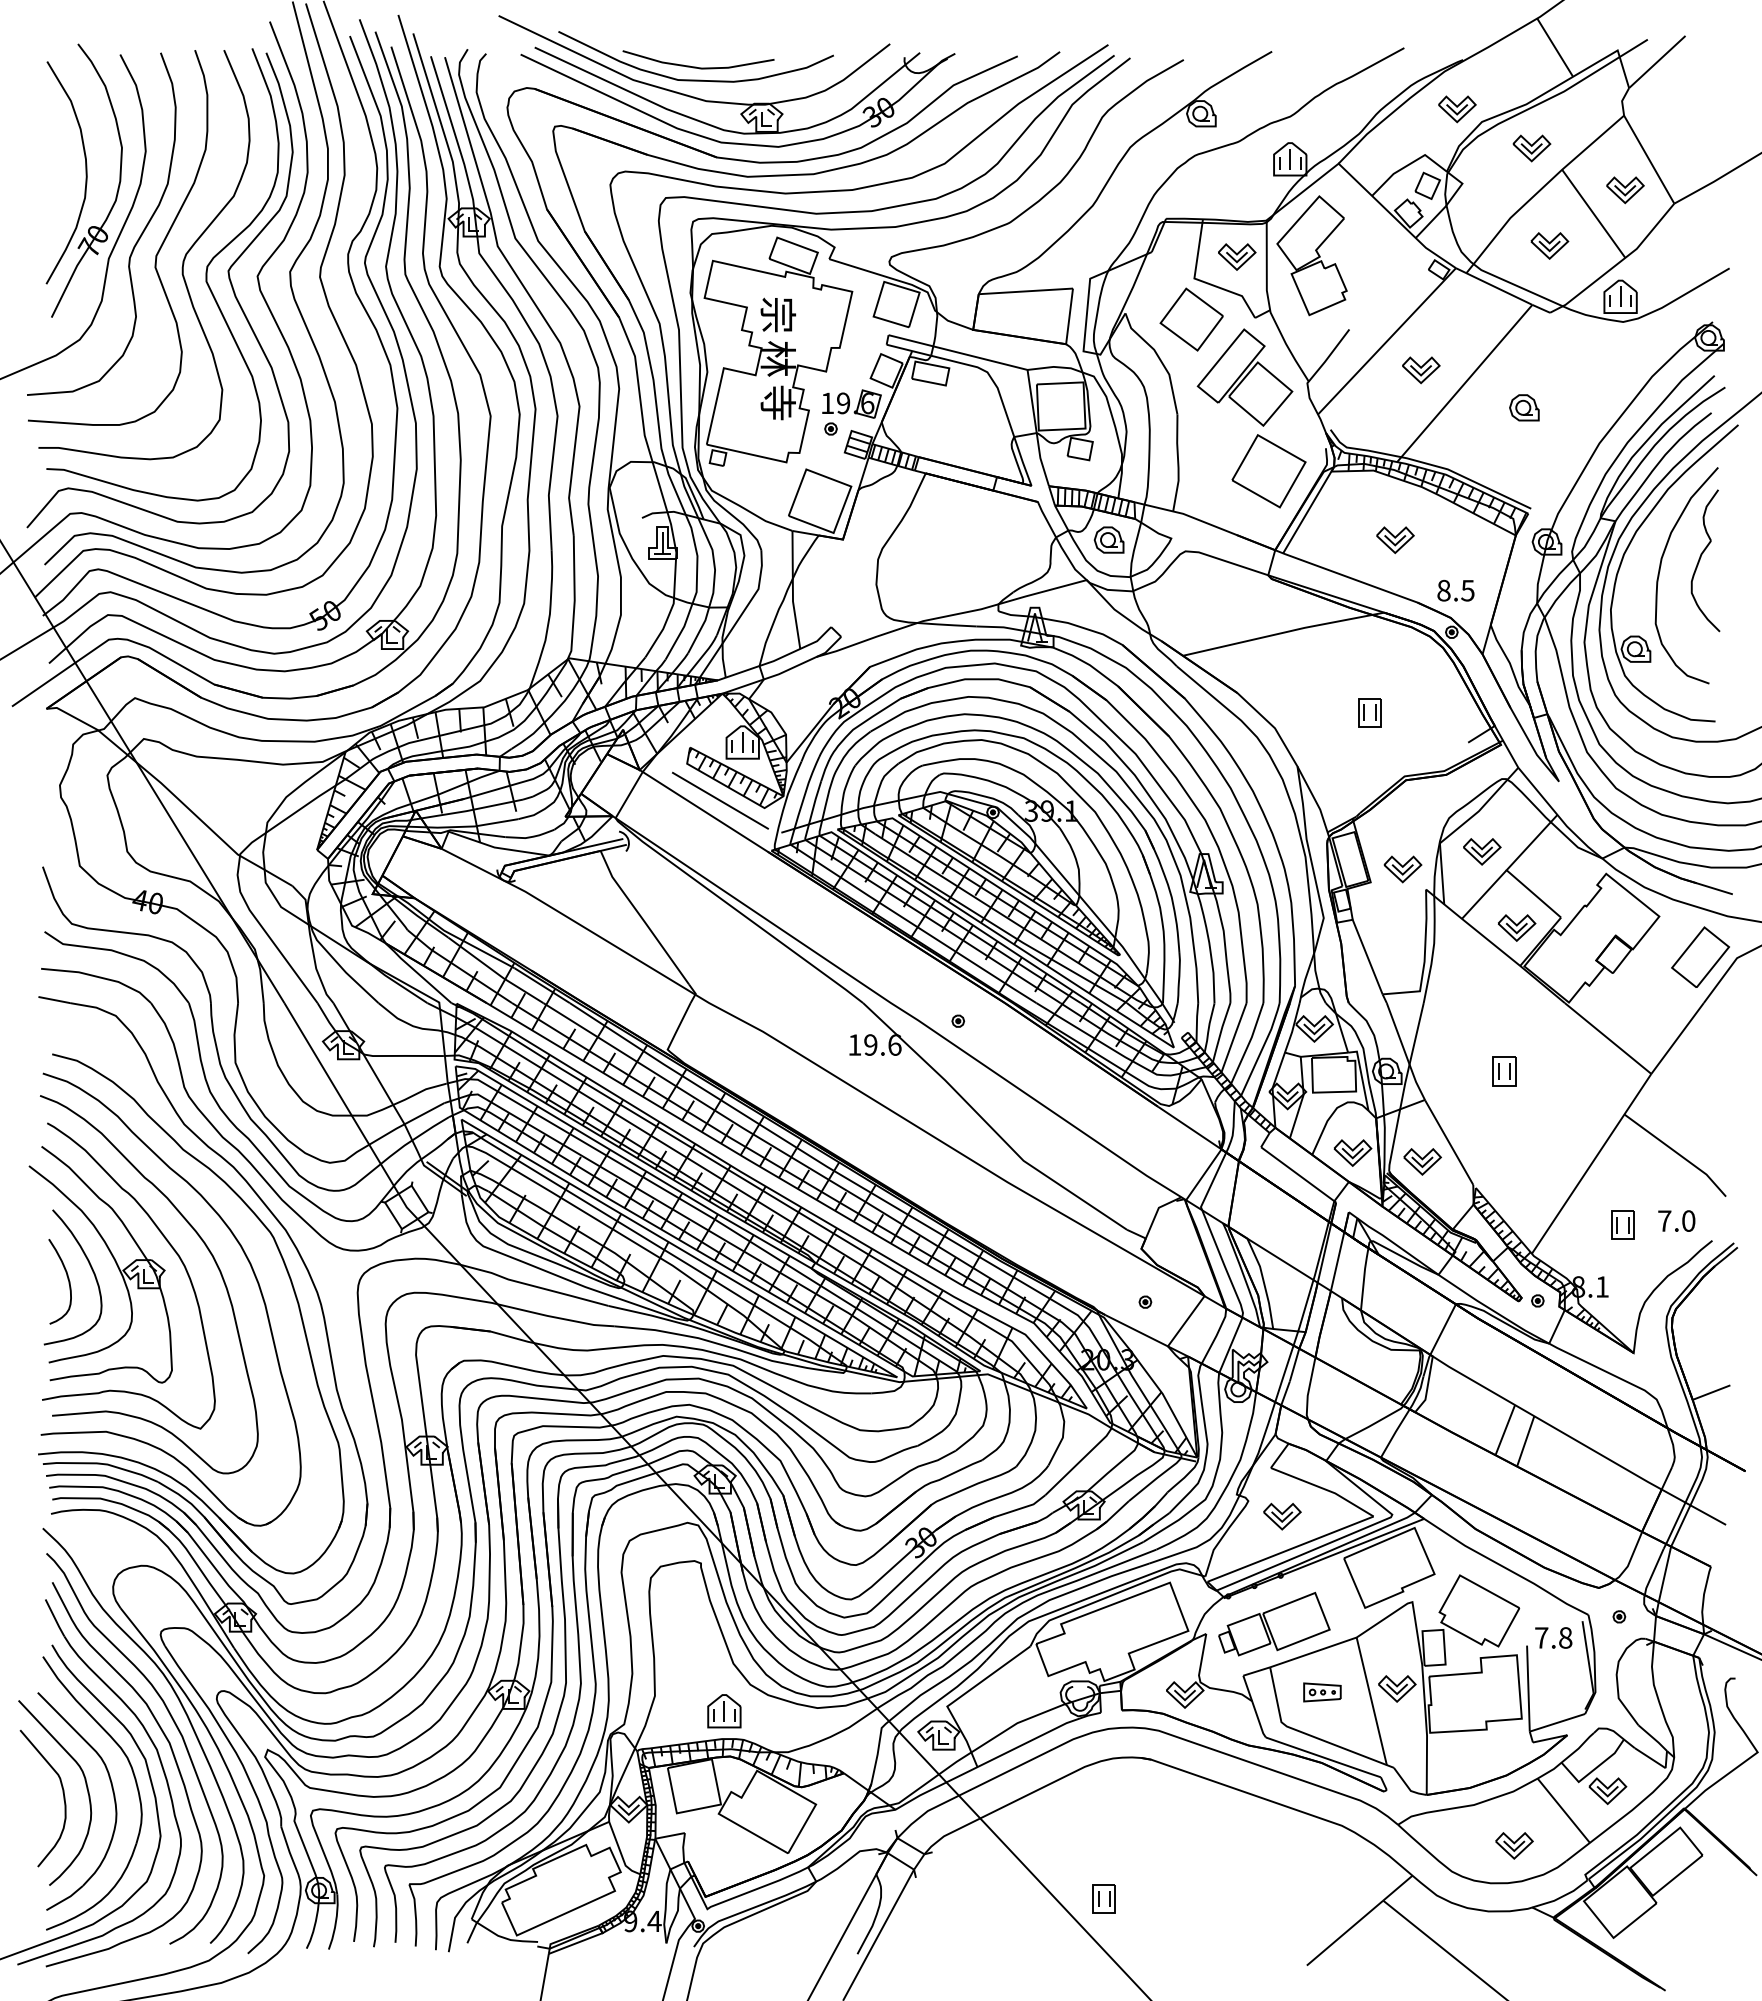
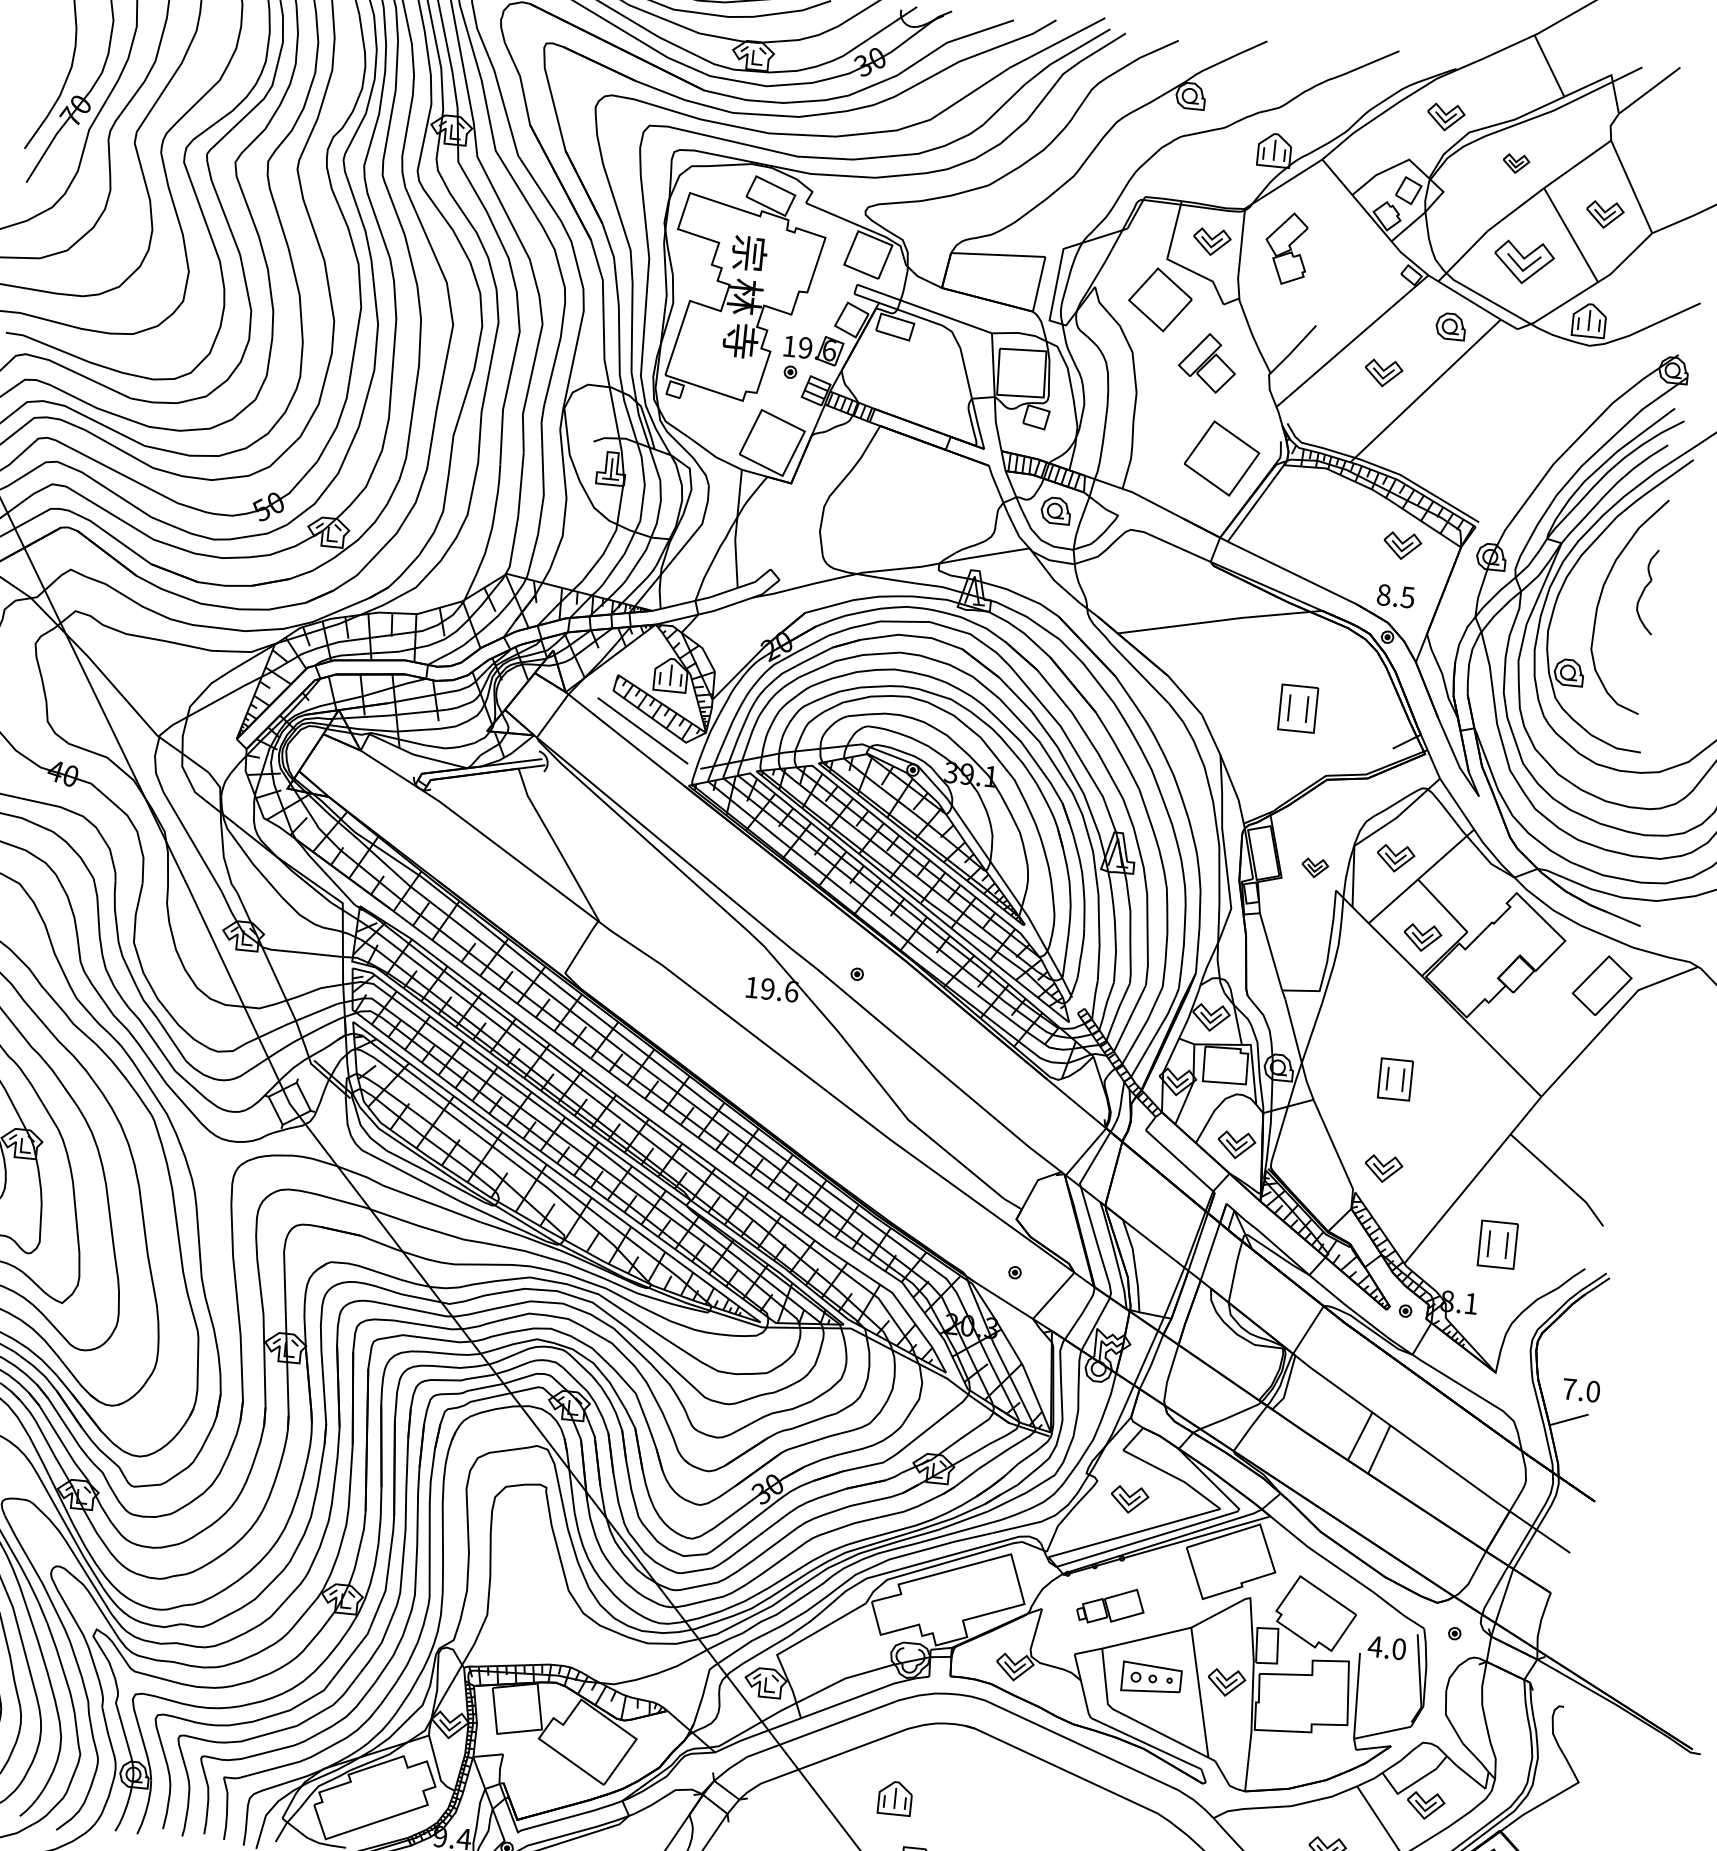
part: (1531, 148) -> (1515, 163), size x0.7
part: (1549, 245) -> (1523, 262), size x1.6
part: (1311, 255) -> (1286, 248), size x0.6
part: (1244, 377) -> (1207, 362), size x0.6
part: (1524, 407) -> (1451, 326), moved
part: (1395, 540) -> (1402, 546), moved
part: (1705, 560) -> (1647, 591), size x0.6
part: (1369, 712) -> (1297, 708), size x1.6
part: (1402, 869) -> (1314, 868), size x0.7
part: (1504, 1071) -> (1395, 1079), size x1.4
part: (1422, 1161) -> (1383, 1168), moved
text: (1676, 1220) -> (1581, 1389), moved
part: (1622, 1224) -> (1497, 1243), size x1.6
part: (1274, 1623) -> (1110, 1605), size x0.6
text: (1553, 1637) -> (1387, 1647), 7.8 -> 4.0
part: (1322, 1692) -> (1151, 1678), size x1.6
part: (724, 1711) -> (895, 1798), moved

